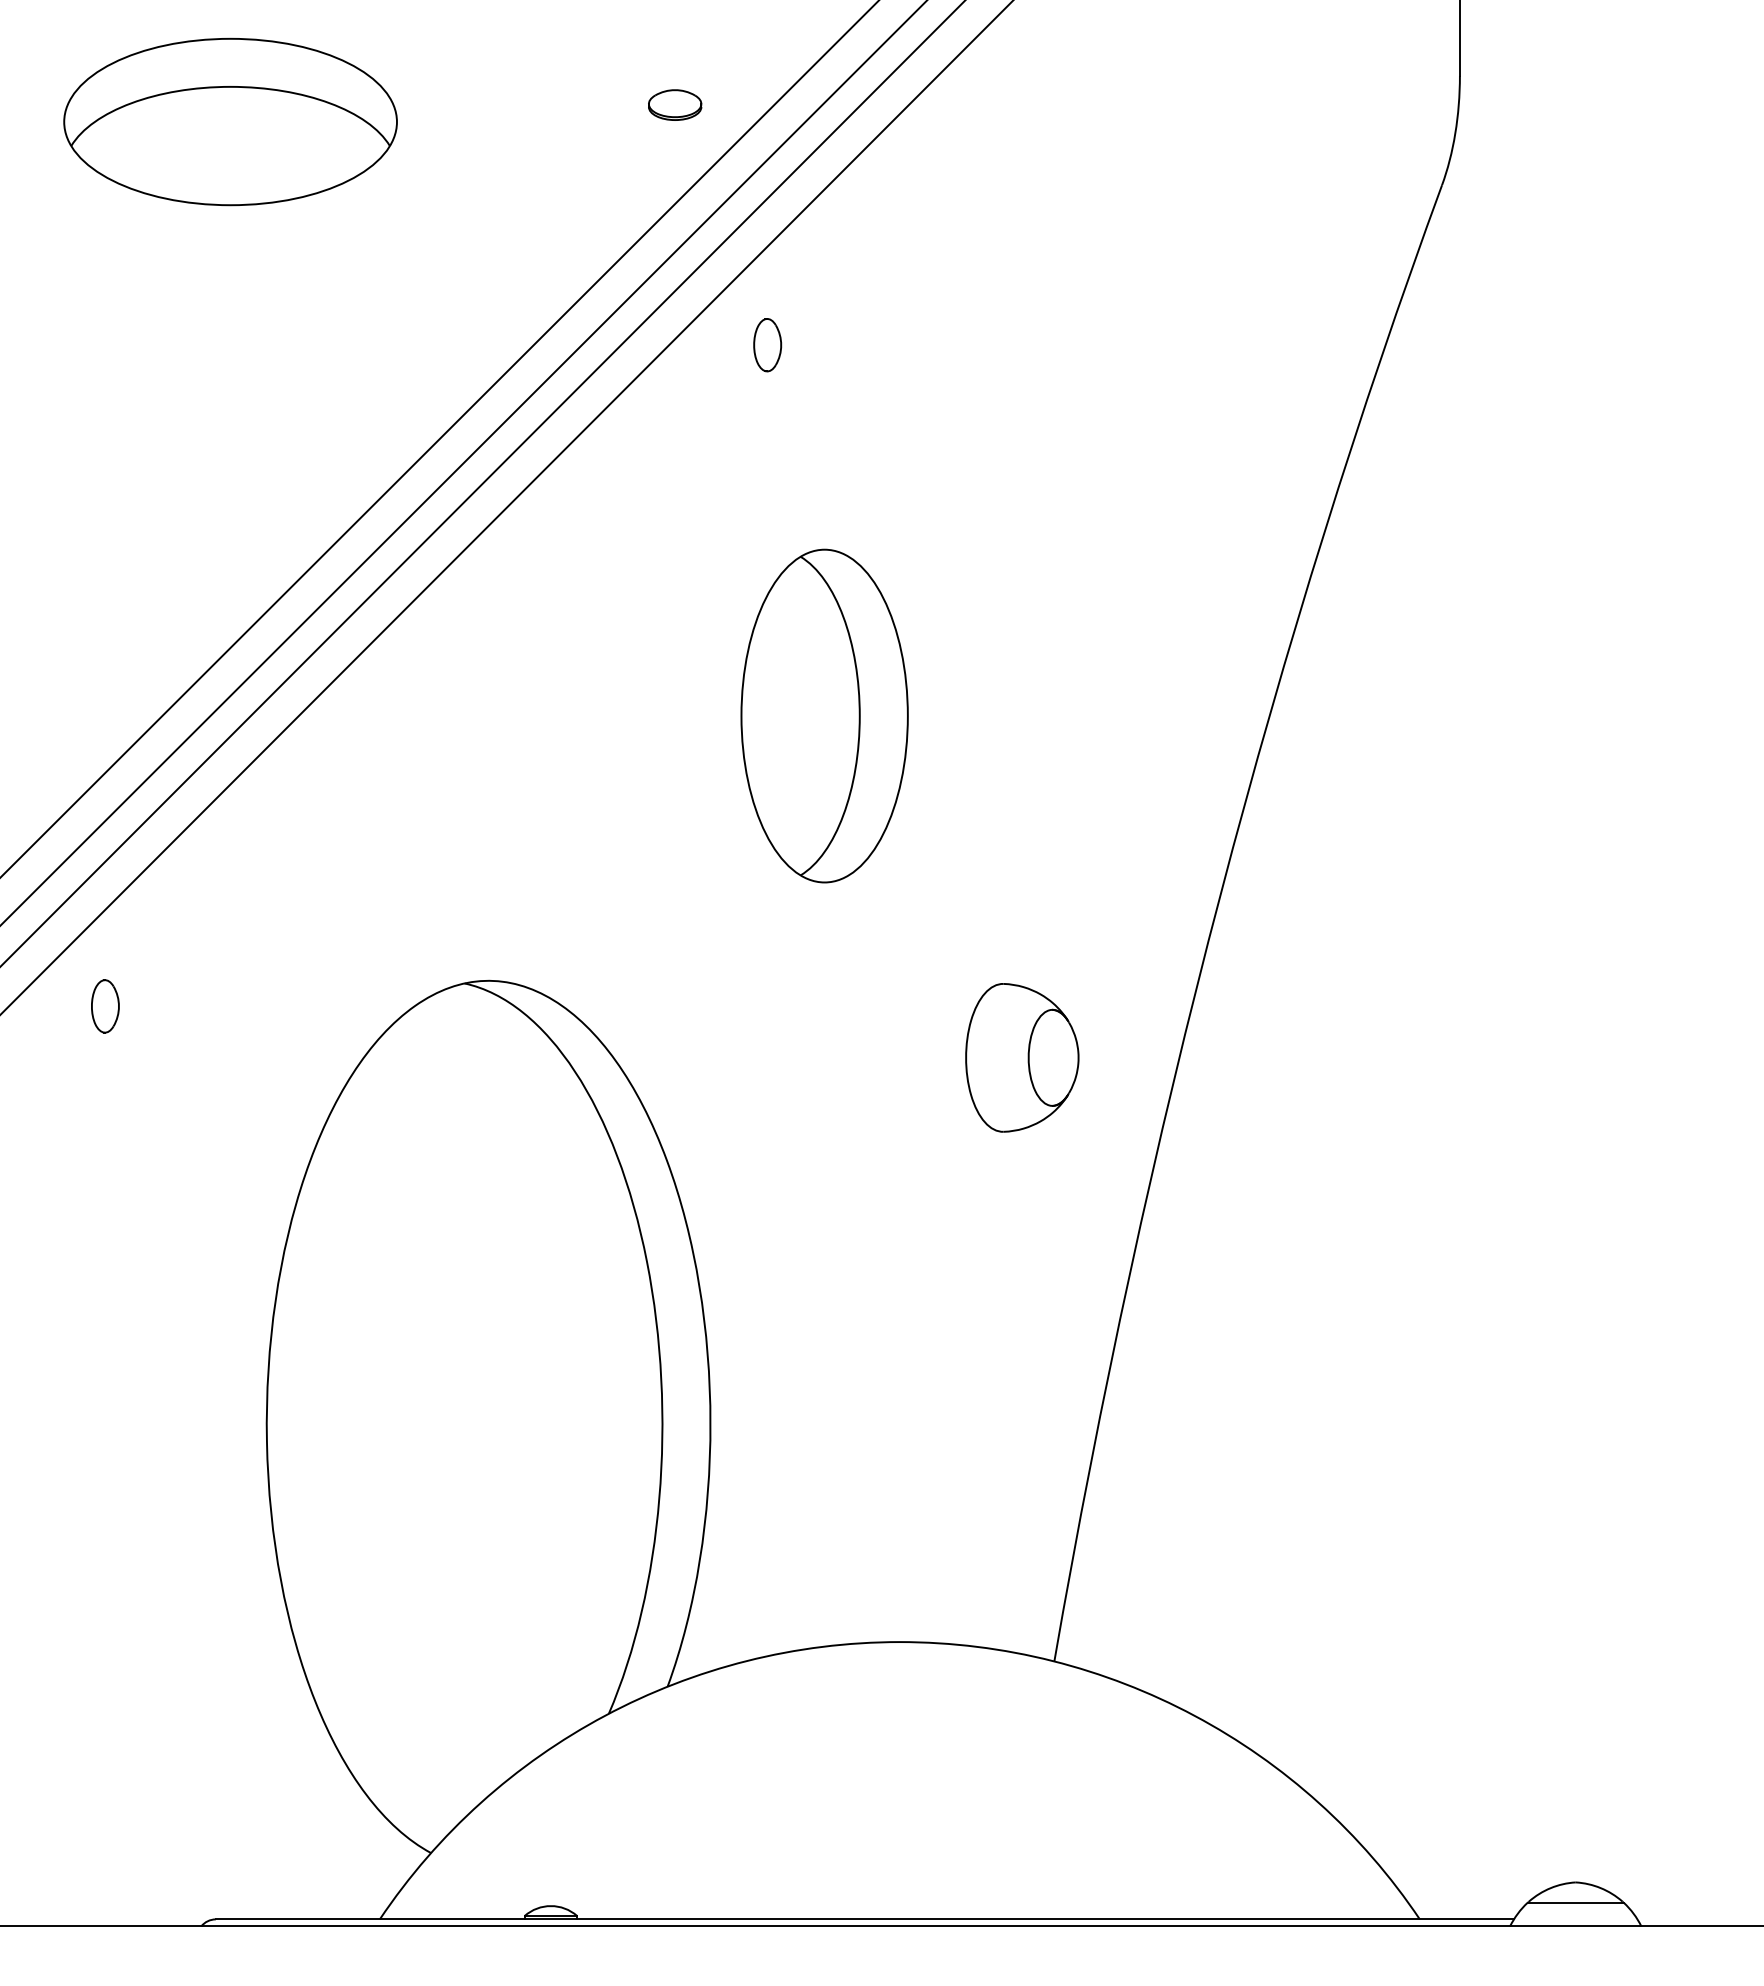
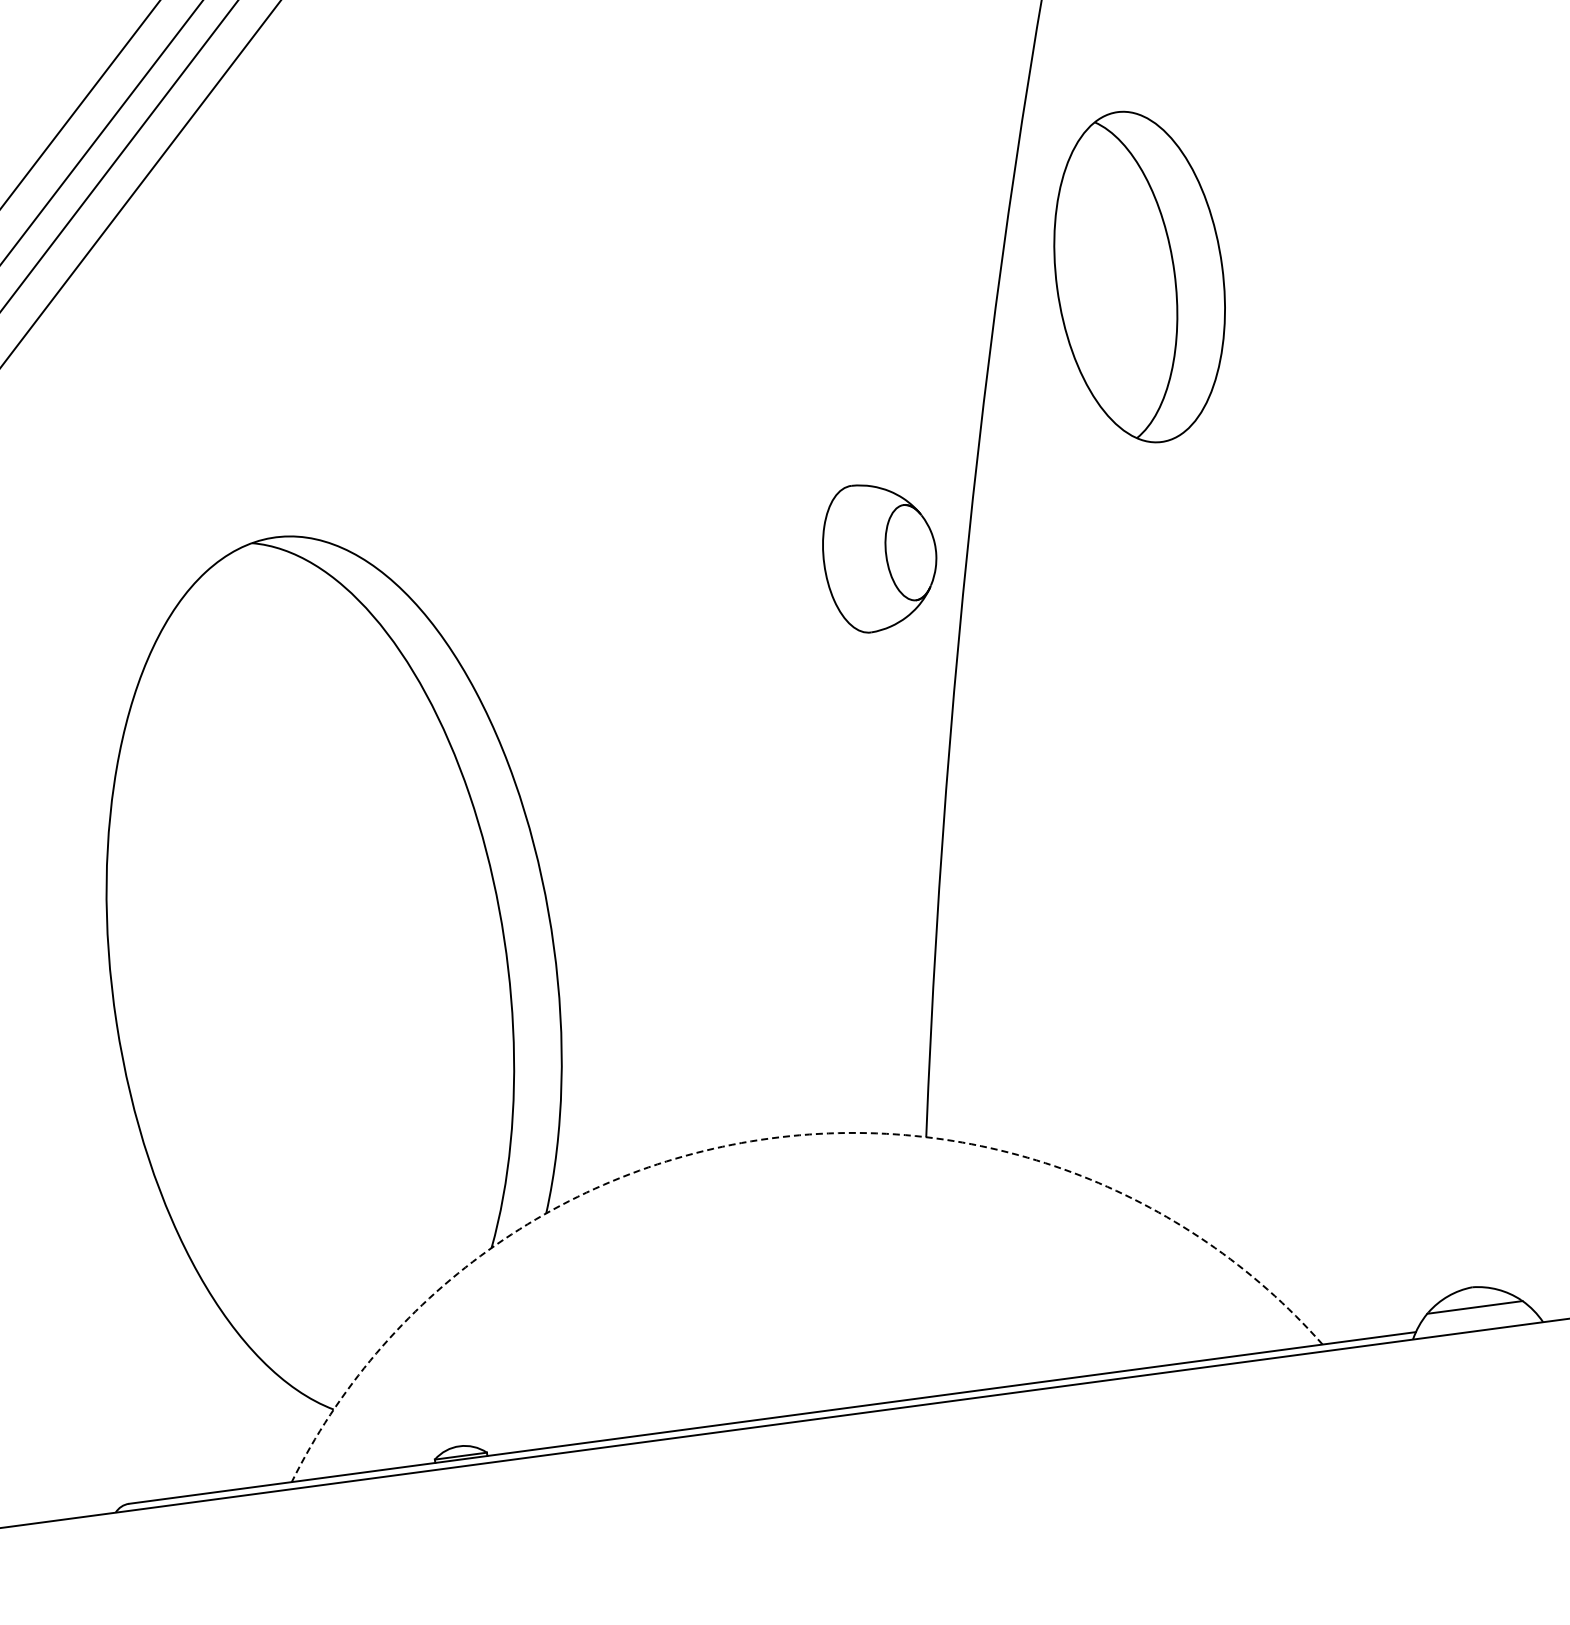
part: (824, 715) -> (1139, 276), moved
part: (1022, 1057) -> (880, 556), moved
arc: (899, 1642) -> (770, 1138), solid -> dashed

